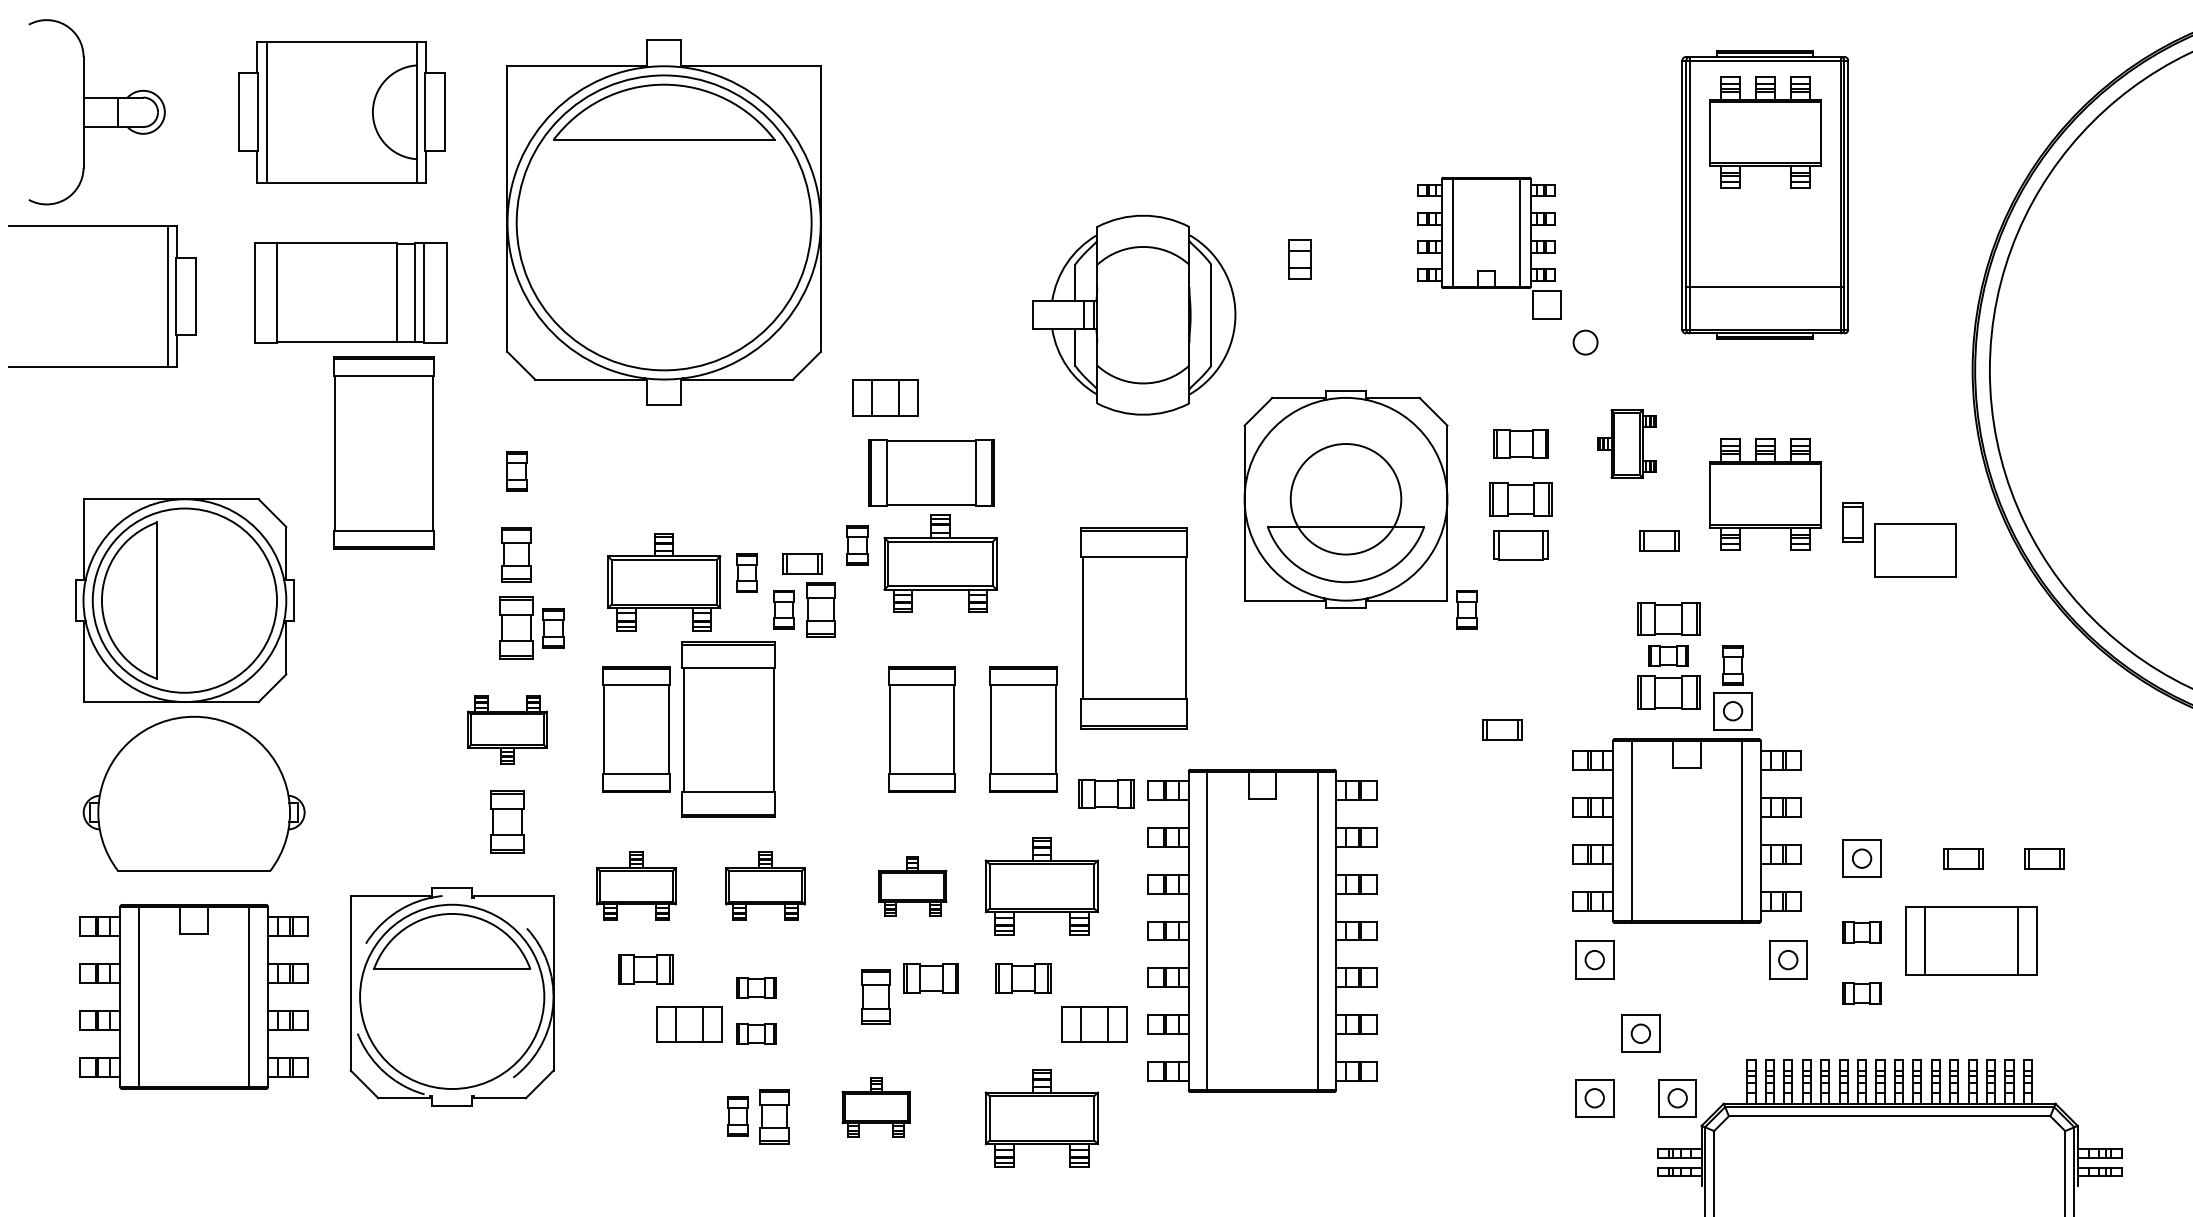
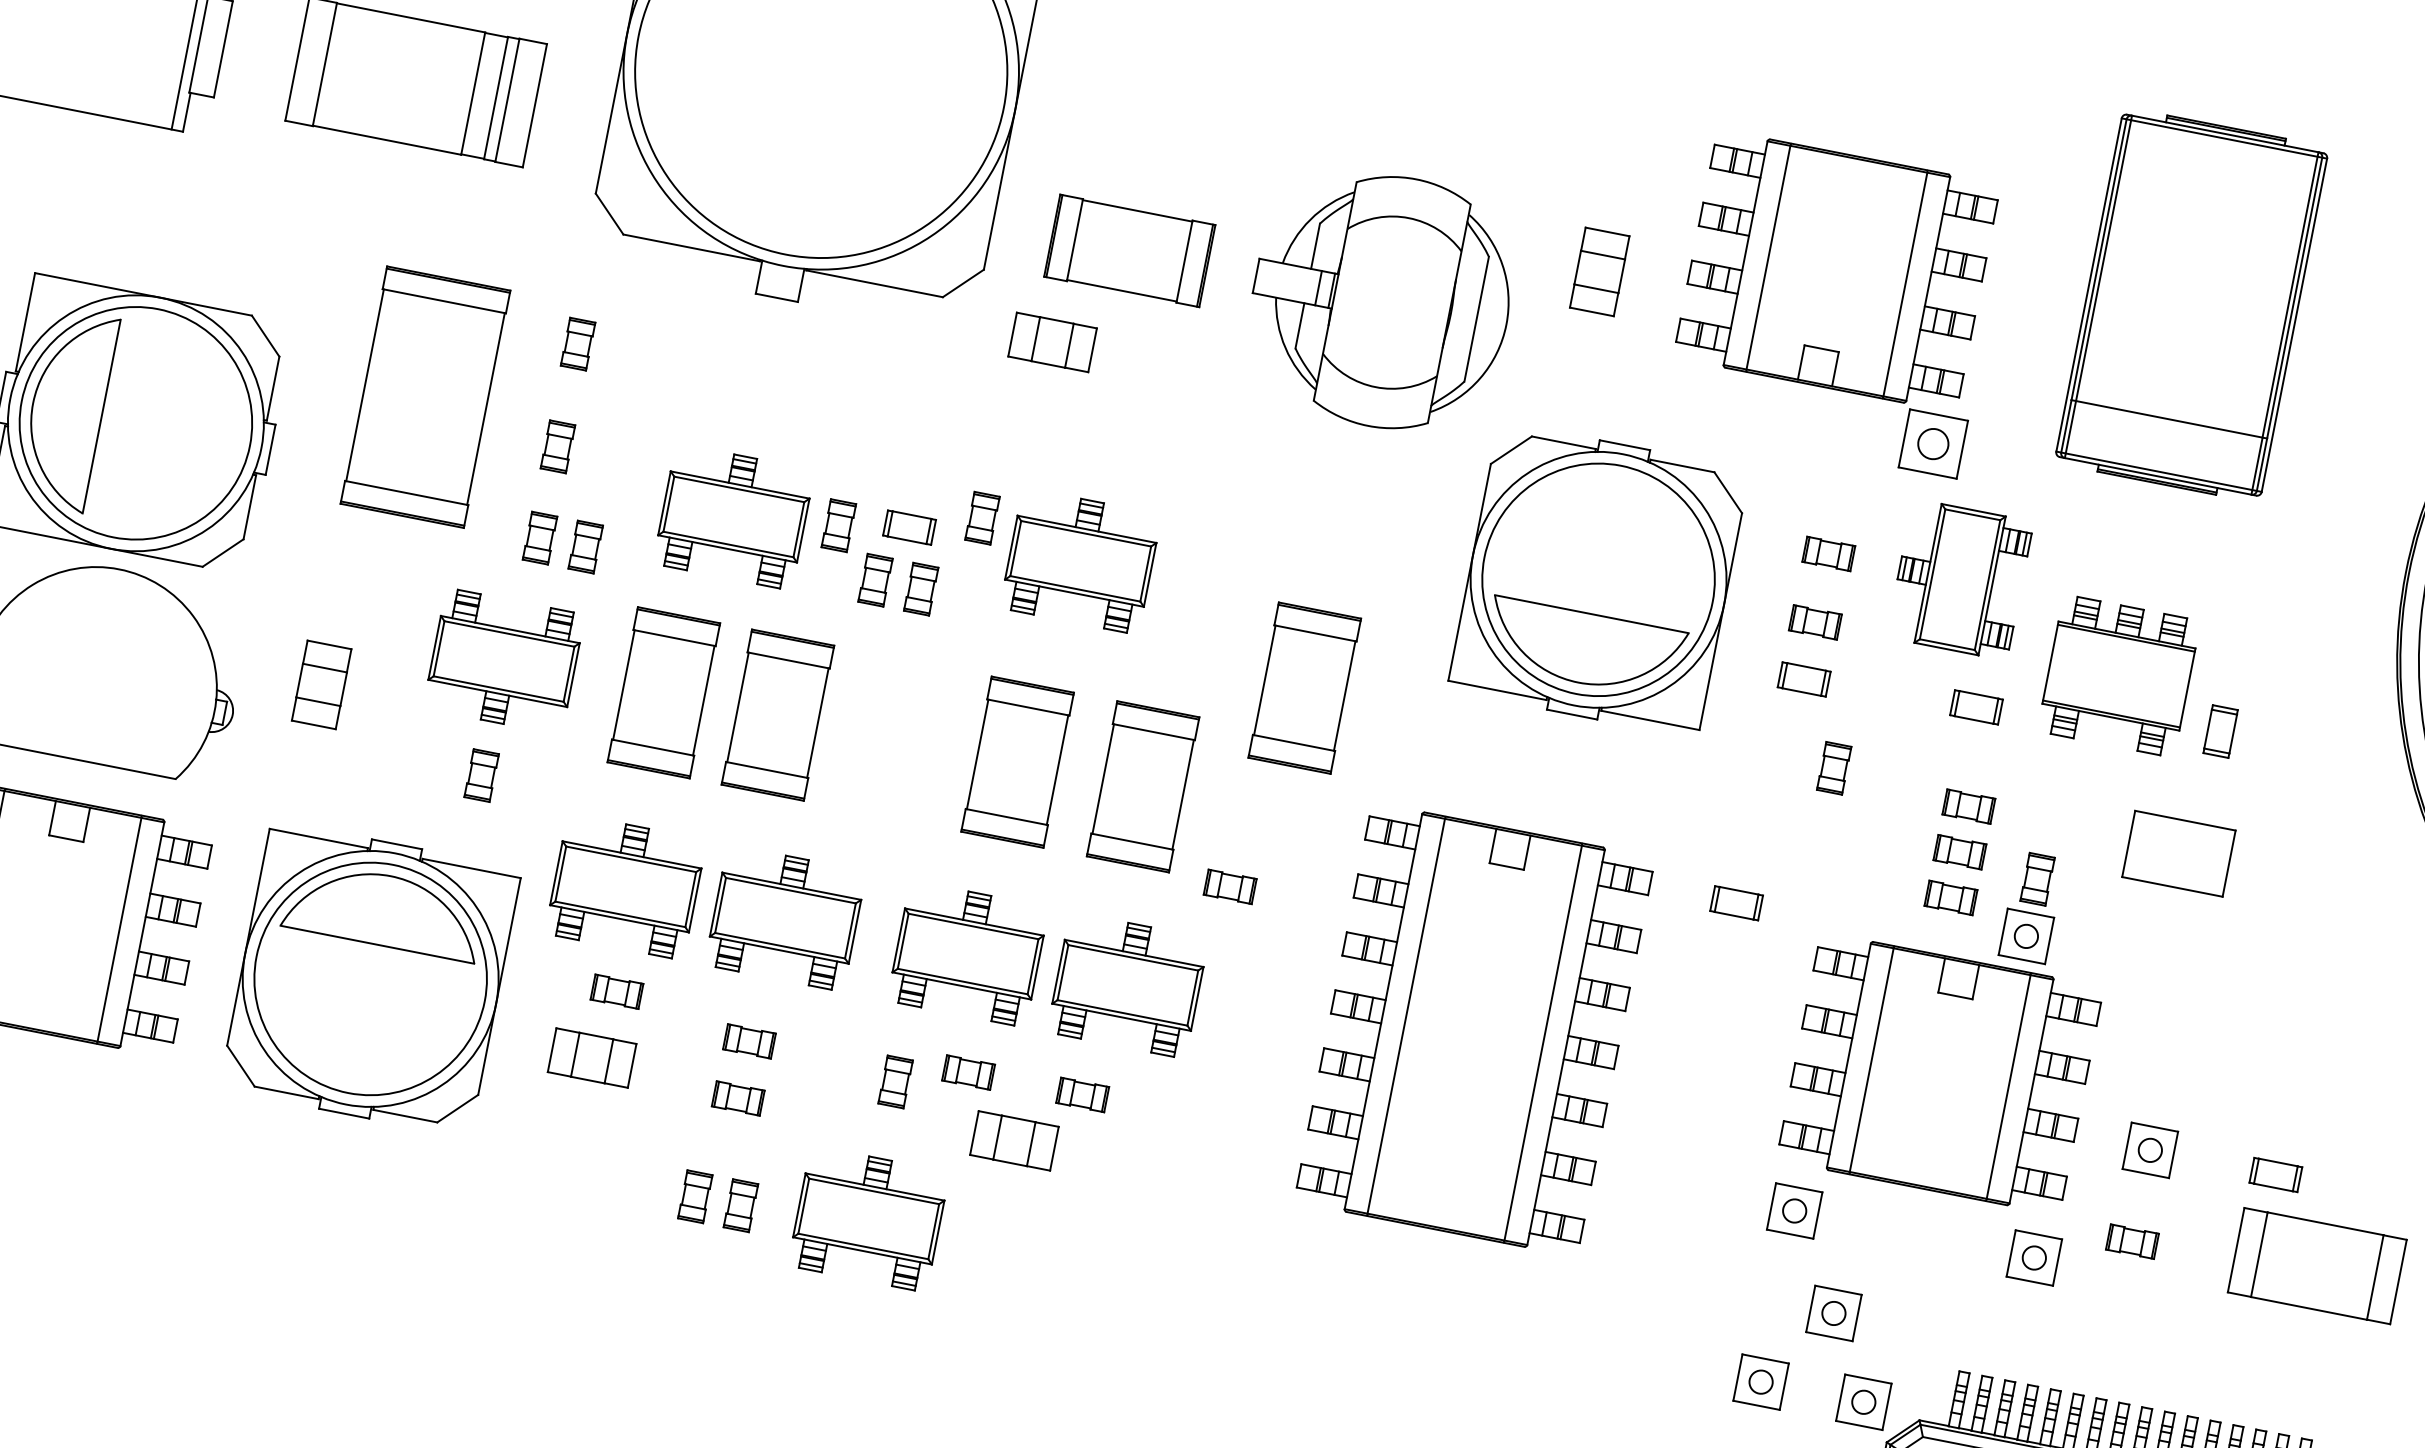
part: (1765, 132) -> (2207, 227), removed
part: (1489, 247) -> (1837, 302), size x1.67
part: (1299, 259) -> (1599, 271), size x1.67
part: (1520, 443) -> (1828, 553), size x0.71
part: (1626, 443) -> (1959, 578), size x1.67
part: (383, 452) -> (424, 396), moved
part: (931, 472) -> (1130, 250), moved
part: (1520, 498) -> (1814, 621), size x0.62
circle: (1345, 499) -> (1597, 580), size x1.67
part: (1520, 545) -> (1803, 679), size x0.71
part: (1915, 550) -> (2179, 853), moved
part: (516, 554) -> (557, 446), size x0.71
part: (820, 609) -> (920, 588), size x0.71
part: (1466, 609) -> (1833, 767), moved
part: (1668, 618) -> (1968, 805), size x0.62
part: (516, 628) -> (539, 538), size x0.62
part: (1133, 628) -> (1303, 688), size x0.62
part: (1668, 692) -> (1951, 897), size x0.62
part: (507, 729) -> (504, 661), size x1.43
part: (728, 729) -> (777, 714), size x0.71
part: (368, 775) -> (320, 684), added
part: (1106, 793) -> (1230, 886), size x0.71
part: (507, 821) -> (481, 775), size x0.62
part: (2044, 858) -> (2376, 1194), removed
part: (636, 886) -> (625, 887), size x1.43
part: (765, 886) -> (785, 918), size x1.43
part: (912, 886) -> (967, 954), size x1.67
part: (1262, 930) -> (1475, 1029), moved
part: (1971, 940) -> (2317, 1265), moved
part: (645, 968) -> (616, 990), size x0.71
part: (931, 978) -> (968, 1072), size x0.71
part: (1023, 978) -> (1082, 1095), size x0.71
part: (1861, 993) -> (2116, 1317), removed
circle: (451, 996) -> (369, 978), dashed -> solid
part: (875, 996) -> (895, 1081), size x0.71
part: (689, 1024) -> (592, 1057), moved
part: (1094, 1024) -> (1014, 1140), moved
part: (876, 1107) -> (869, 1219), size x1.67
part: (774, 1116) -> (740, 1205), size x0.71
part: (1041, 1118) -> (1070, 1272), removed

